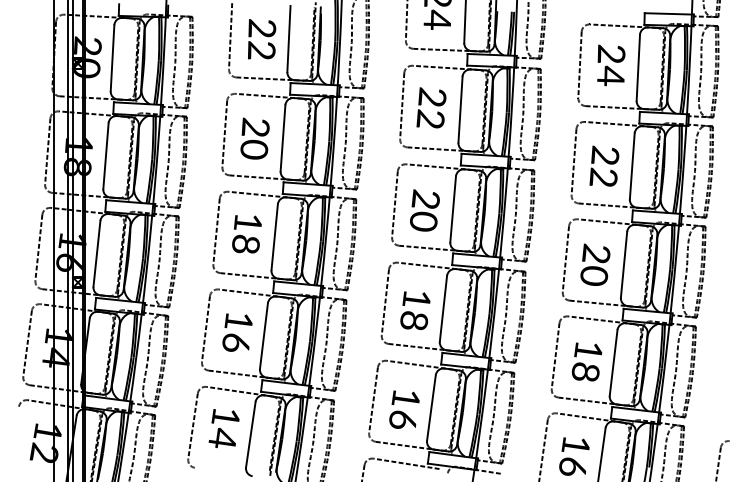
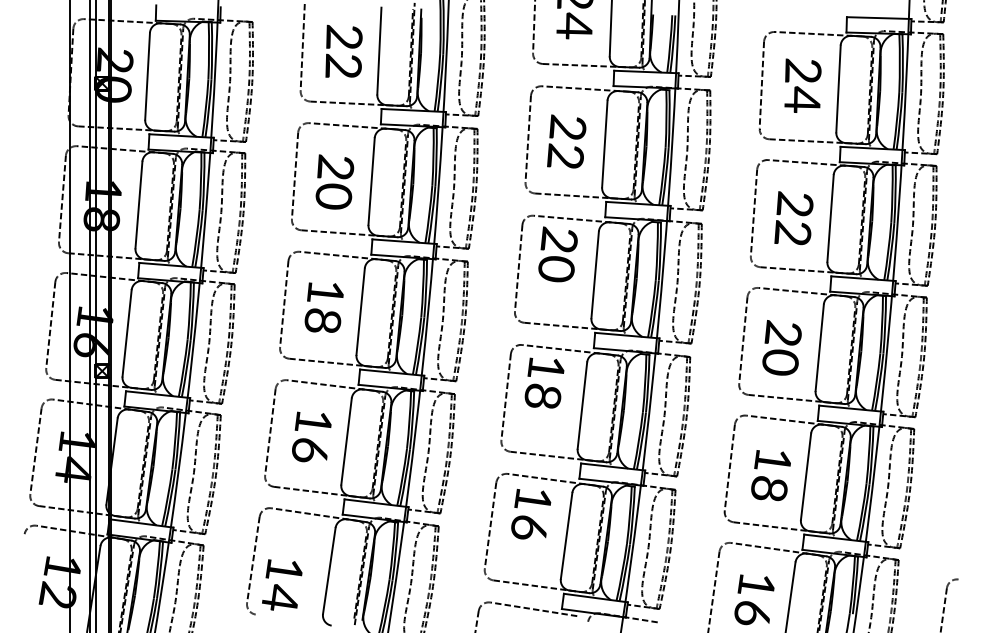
text: (424, 210) -> (557, 254), moved
text: (415, 310) -> (544, 382), moved
text: (404, 409) -> (531, 513), moved
text: (224, 428) -> (282, 584), moved

